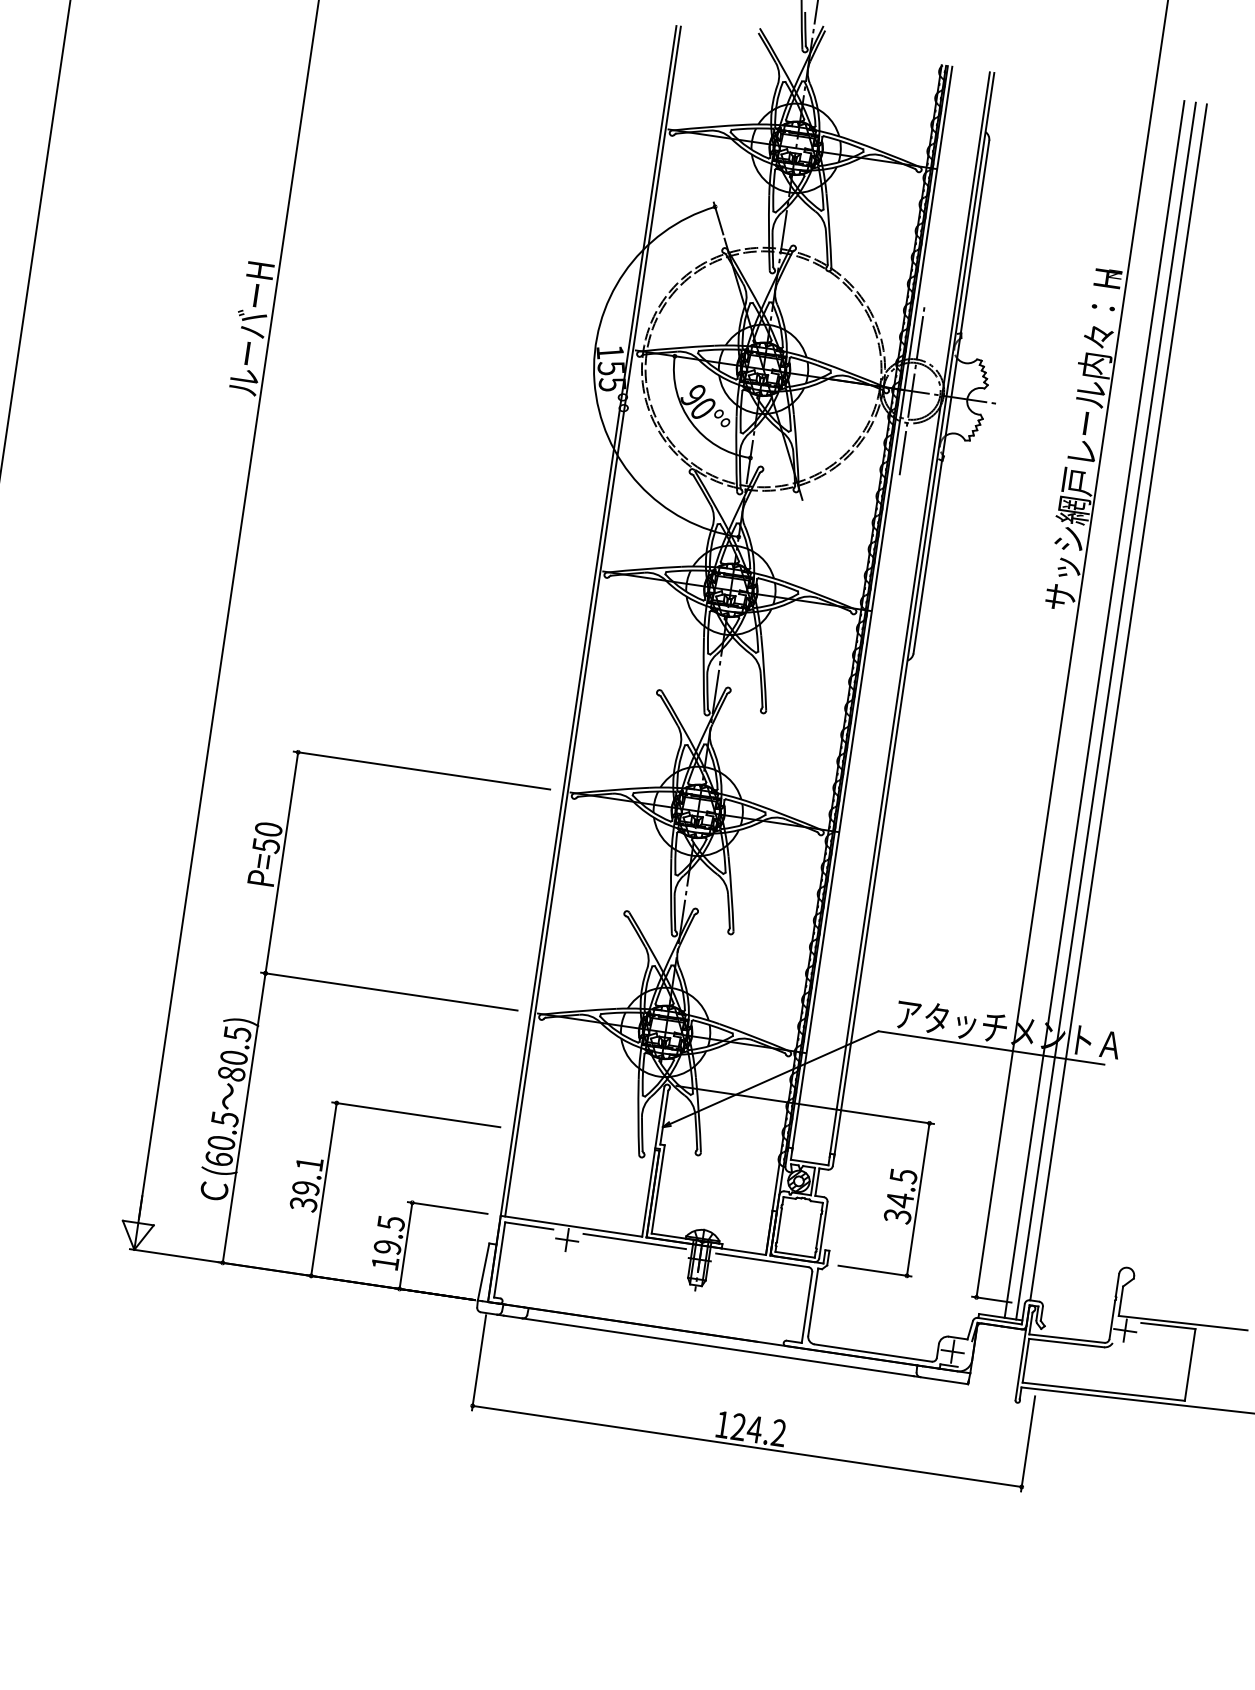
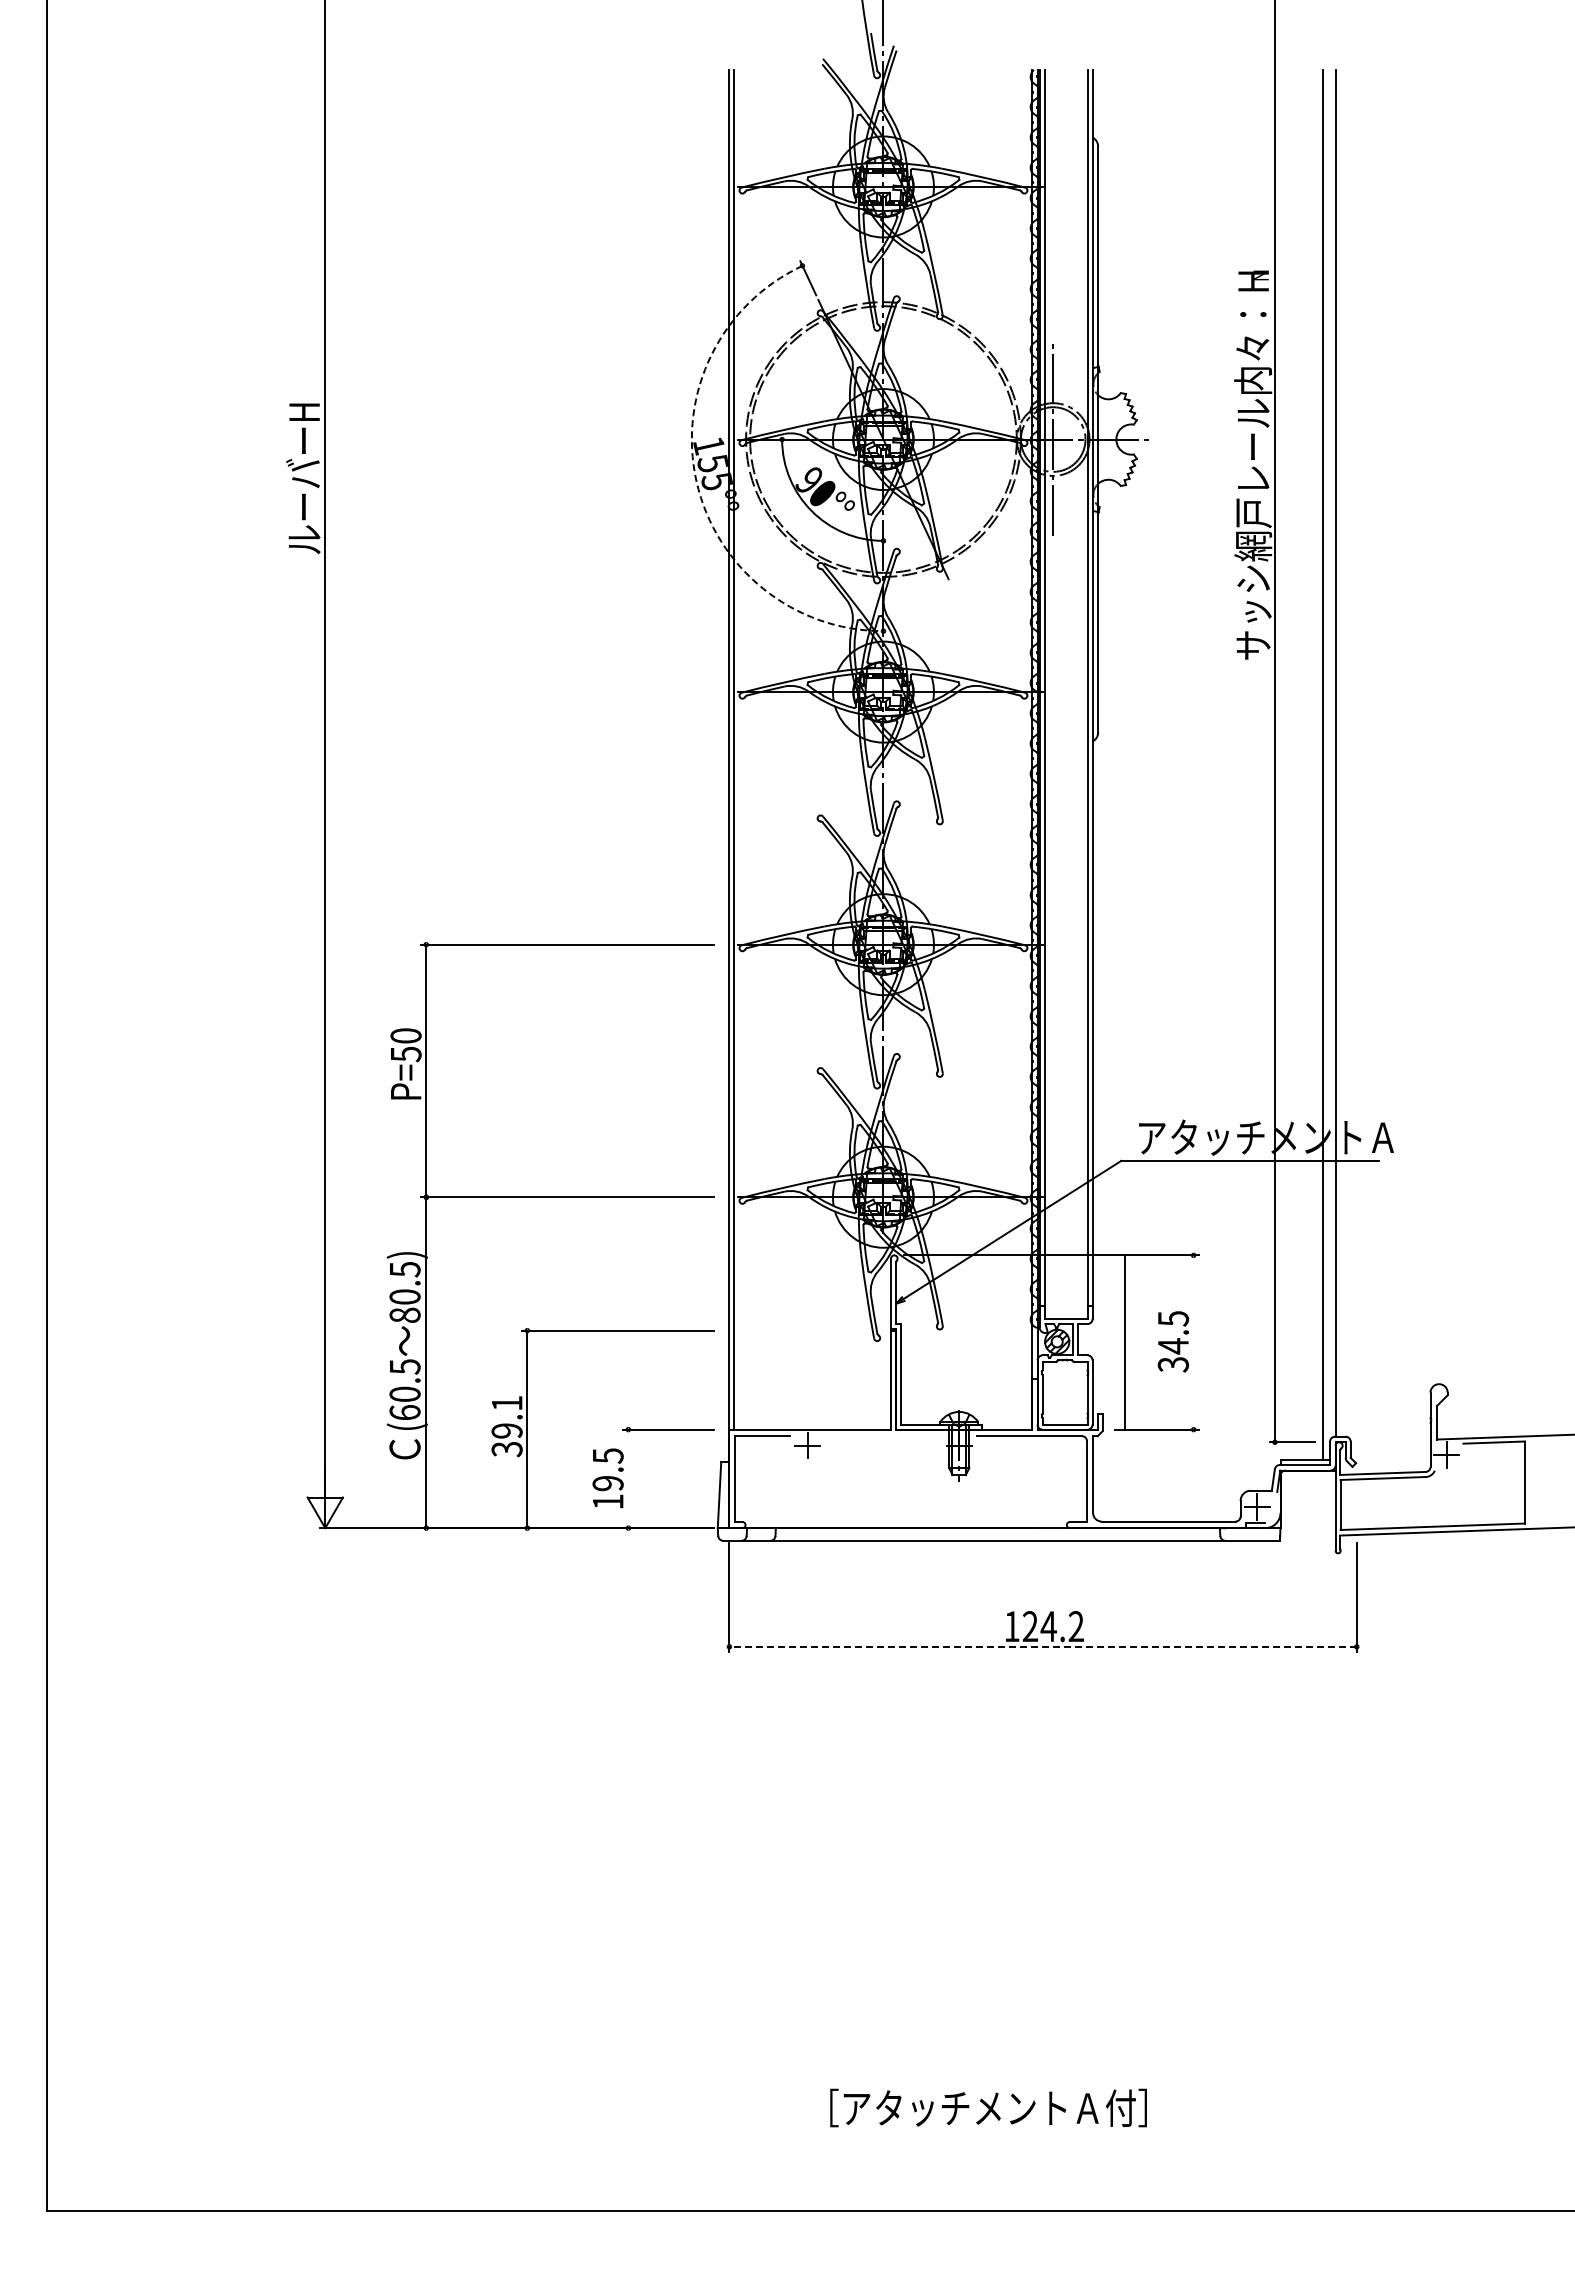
arc: (594, 381) -> (696, 481), solid -> dashed
line: (1094, 709) -> (1309, 765), removed
line: (918, 1199) -> (1124, 1342), moved
line: (633, 1241) -> (882, 1436), removed
line: (406, 1245) -> (628, 1478), removed
line: (747, 1446) -> (1043, 1646), solid -> dashed

